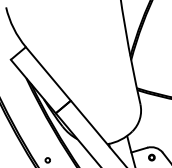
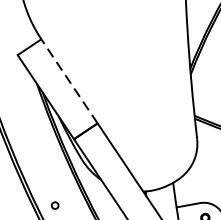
line: (48, 73) -> (69, 80), solid -> dashed

